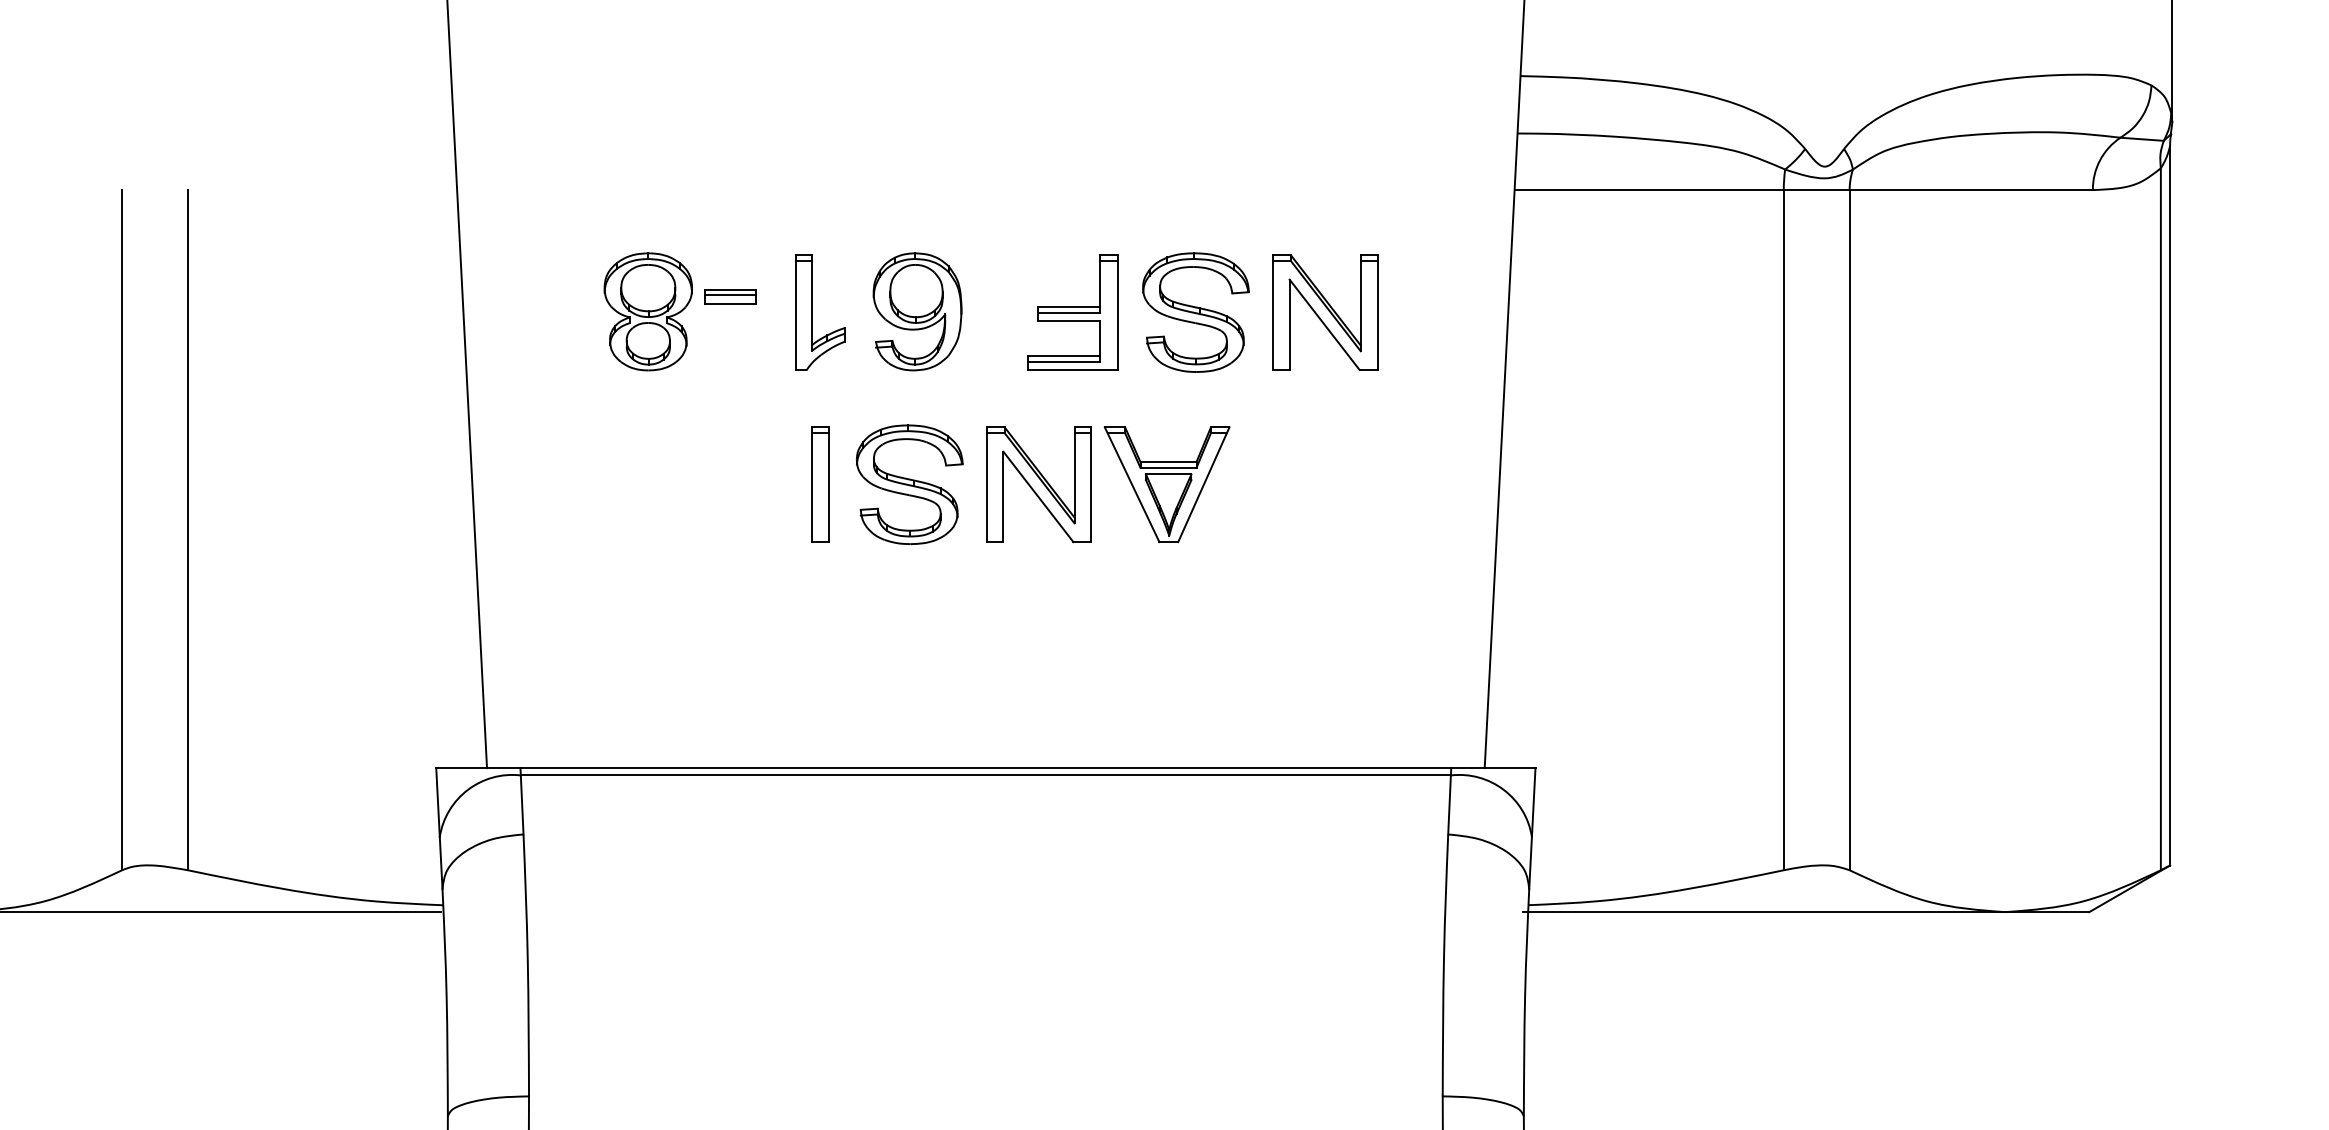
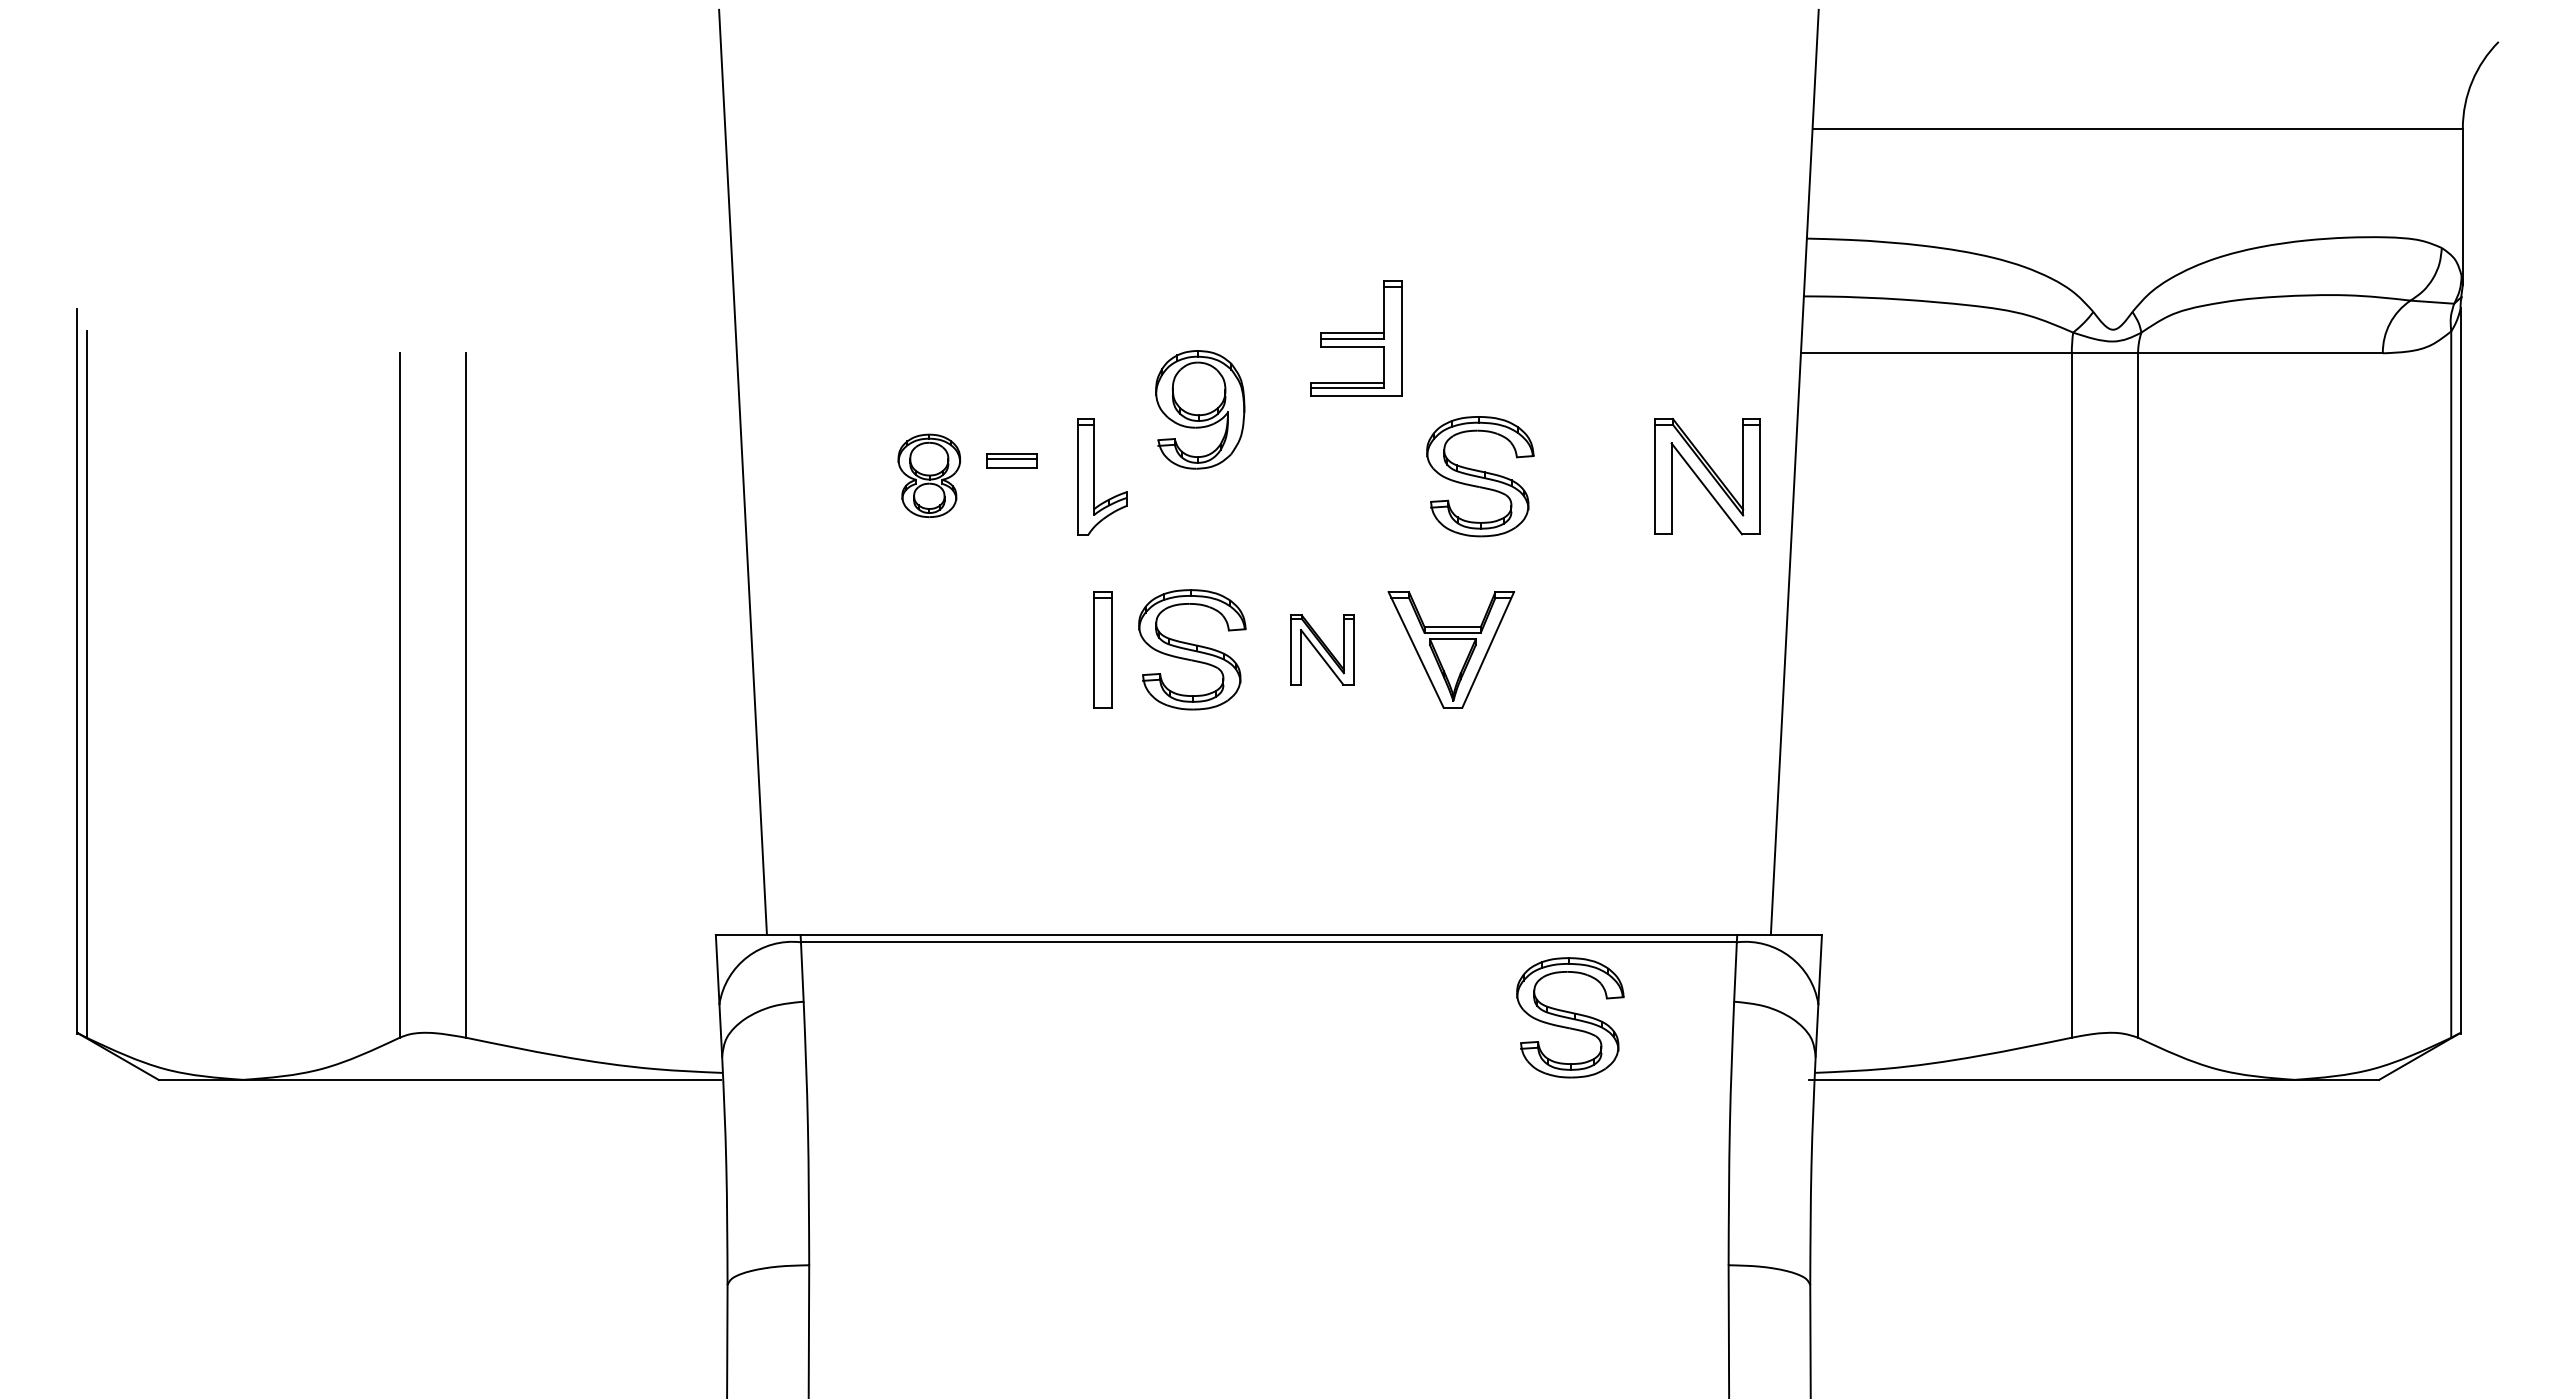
part: (648, 311) -> (929, 475), size x0.7
part: (917, 311) -> (1200, 409), moved
part: (1072, 312) -> (1356, 338), moved
part: (1325, 312) -> (1707, 476), moved
part: (1039, 484) -> (1322, 649), size x0.6
part: (1285, 850) -> (1570, 1017), added

